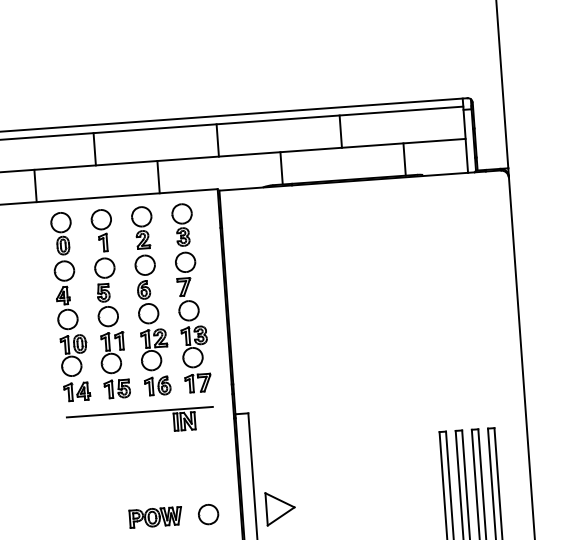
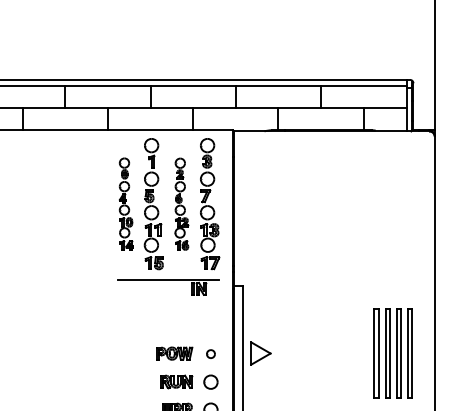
part: (150, 301) -> (181, 204), size x0.7
part: (71, 305) -> (126, 203), size x0.7
part: (207, 513) -> (210, 353), size x0.6

